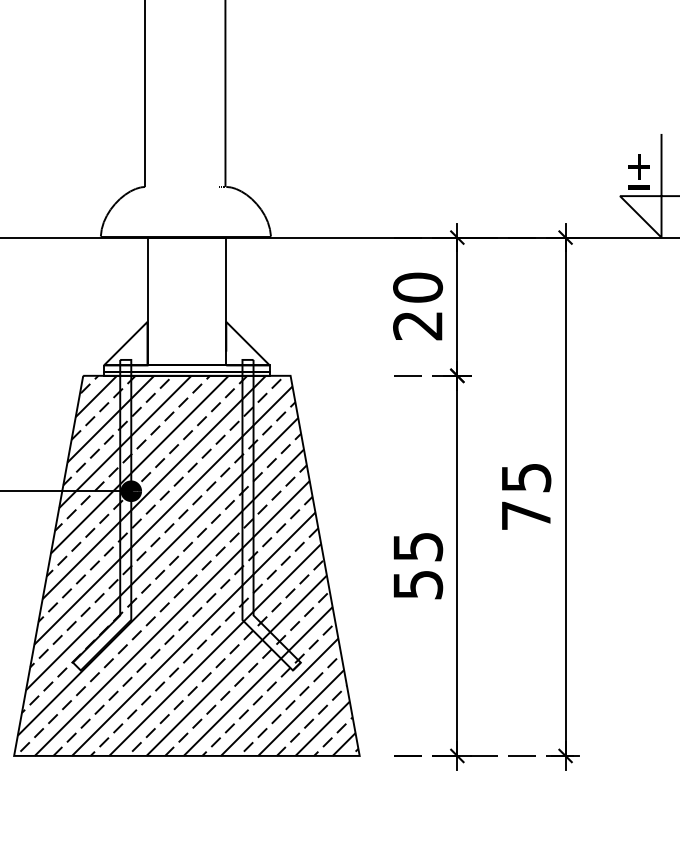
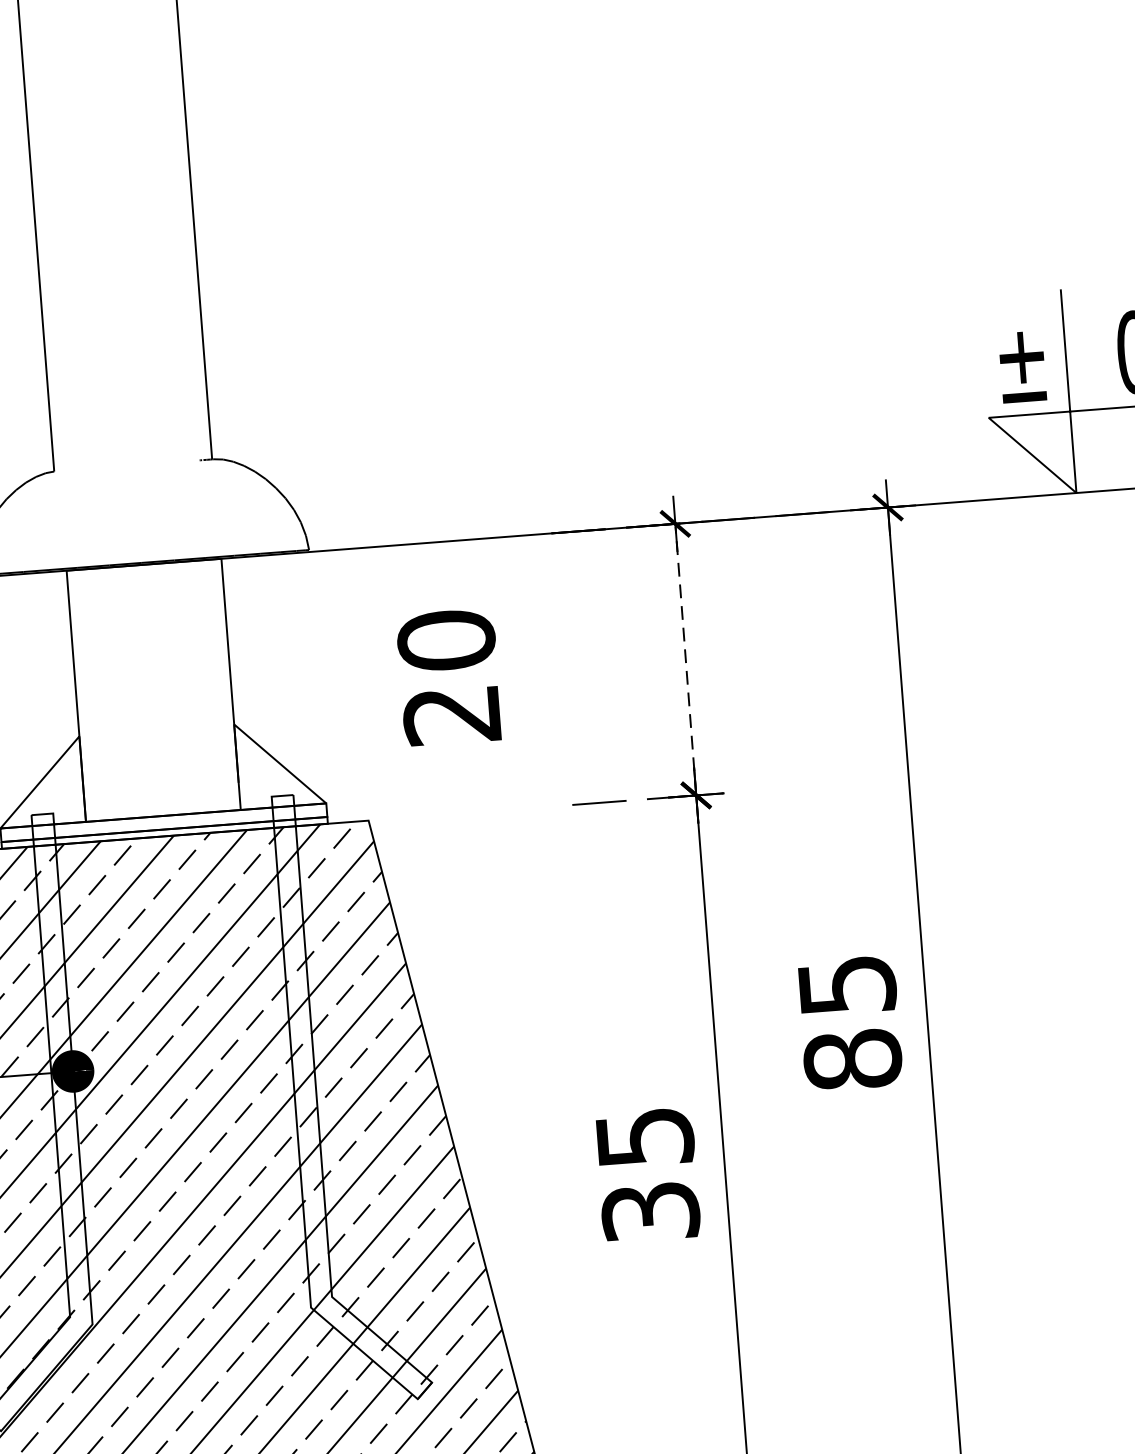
text: (417, 306) -> (448, 677), moved
line: (457, 306) -> (686, 659), solid -> dashed
text: (526, 515) -> (853, 1059), 75 -> 85
text: (417, 584) -> (649, 1211), 55 -> 35

